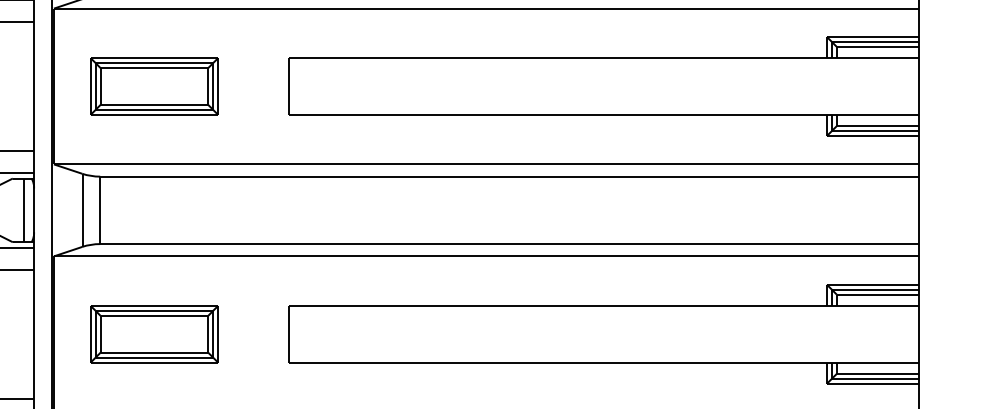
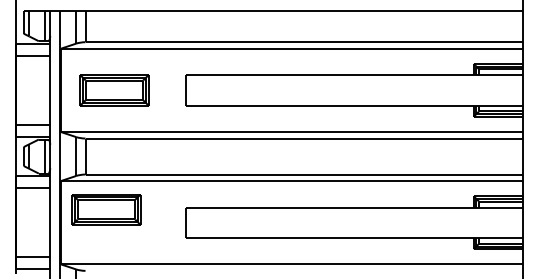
part: (154, 333) -> (106, 209), moved

